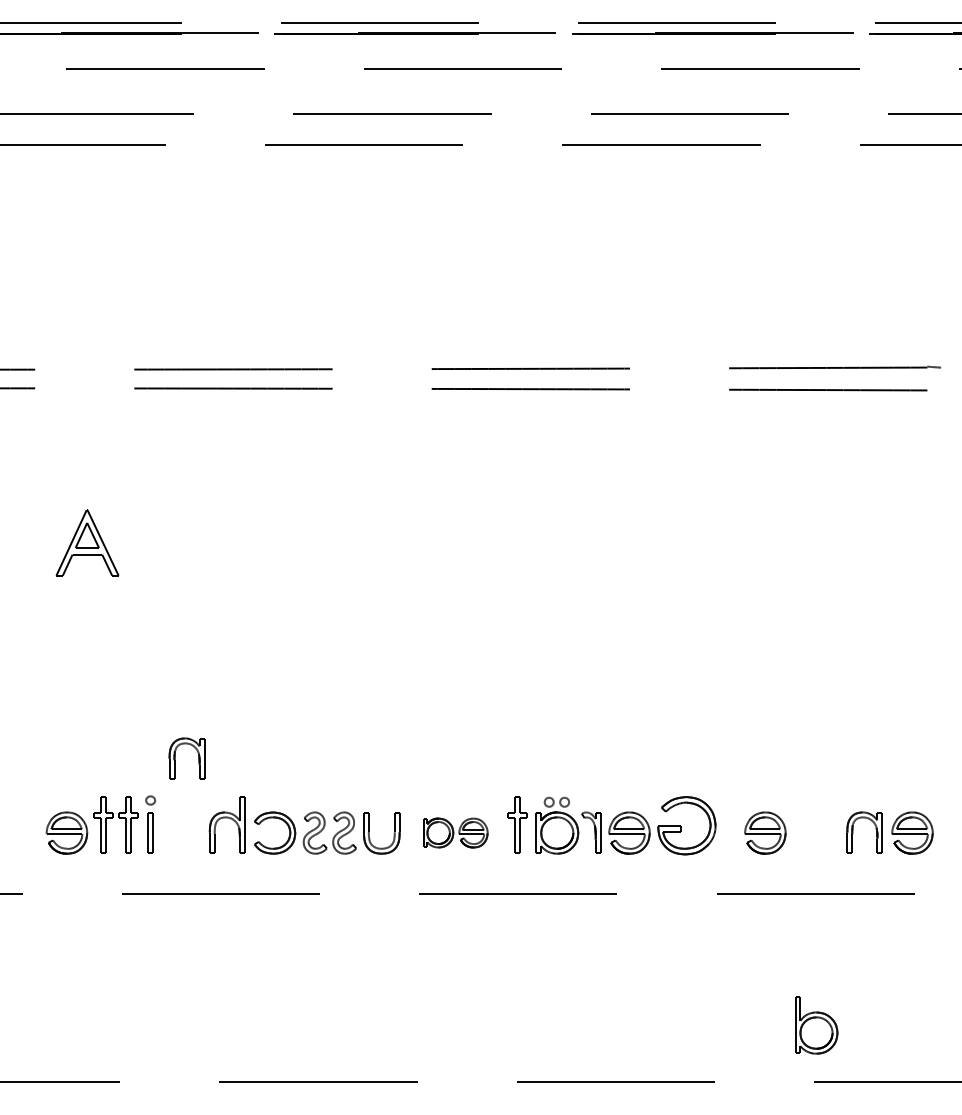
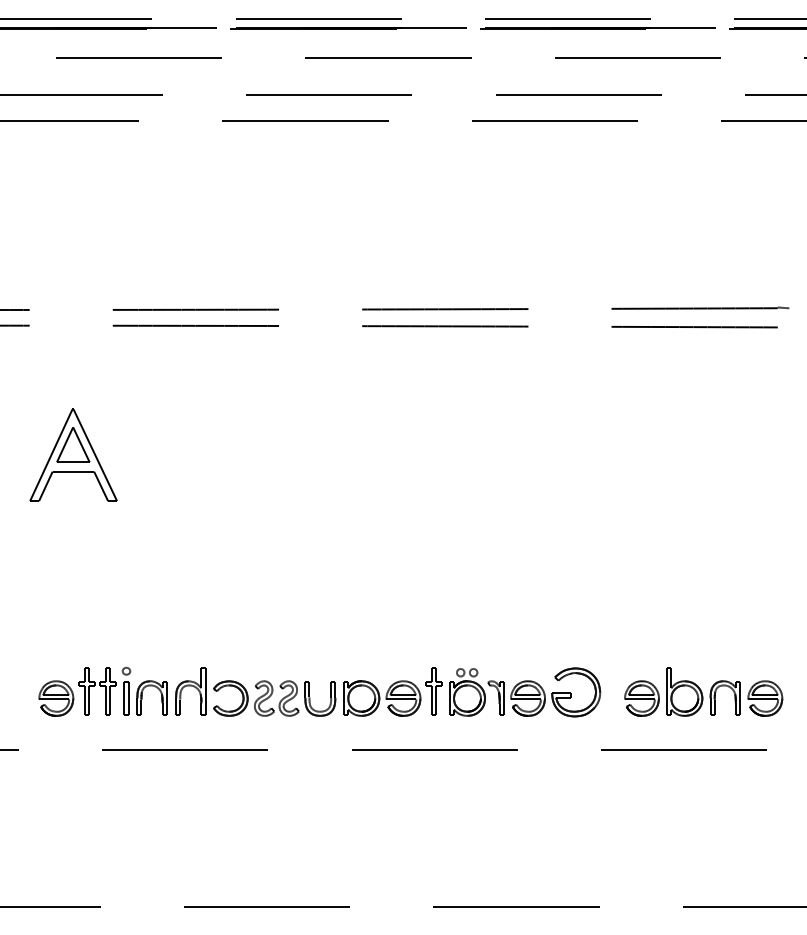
part: (87, 542) -> (73, 454), size x1.67
part: (175, 758) -> (142, 698), moved
part: (455, 832) -> (382, 698), size x1.43
part: (816, 1025) -> (684, 692), moved

